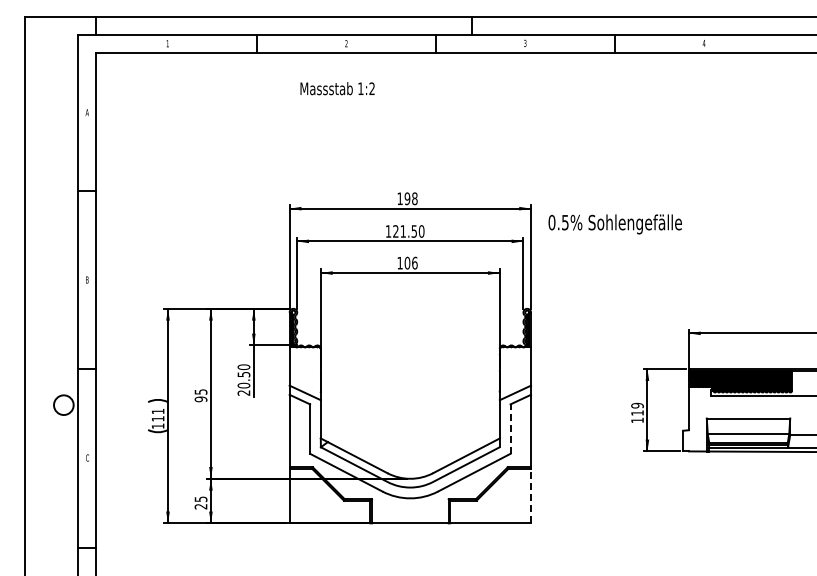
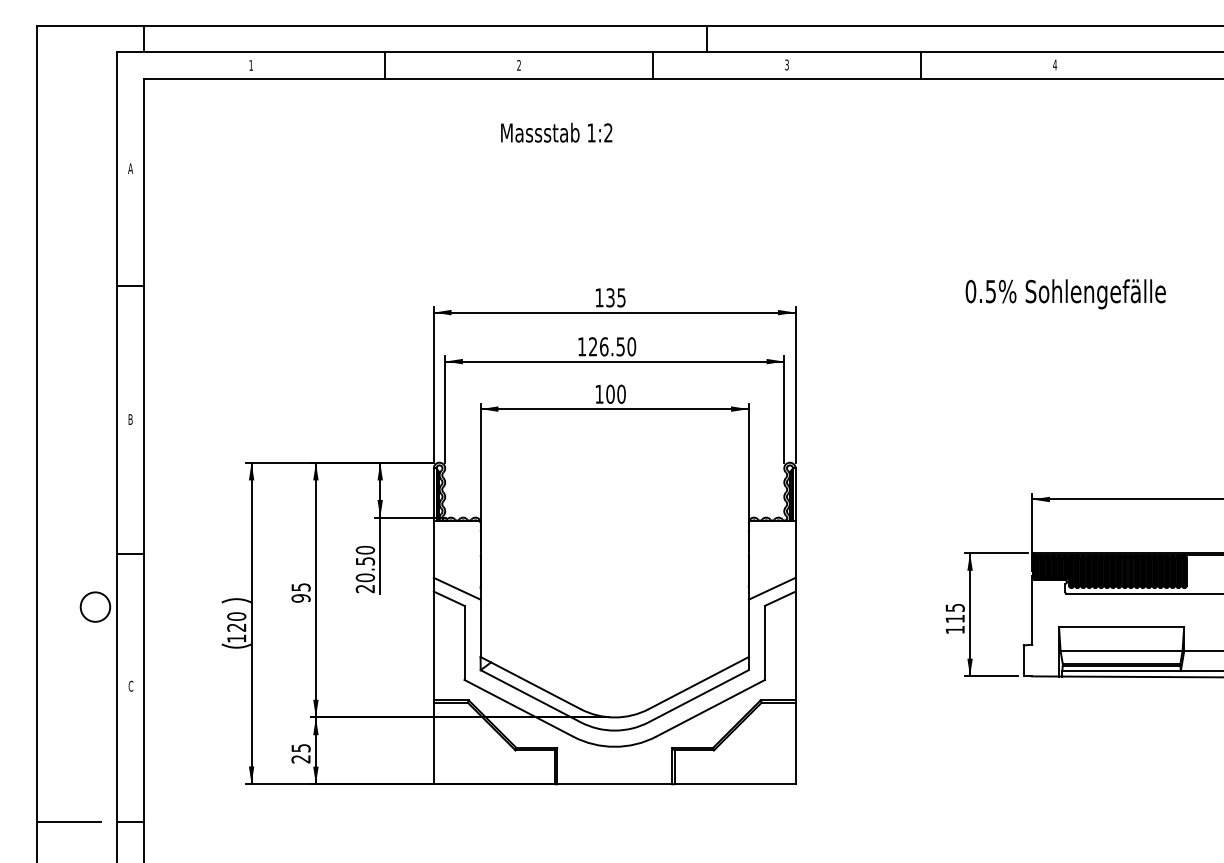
text: (337, 88) -> (556, 132), moved
text: (410, 198) -> (614, 297), 198 -> 135
text: (614, 224) -> (1064, 294), moved
text: (403, 231) -> (604, 346), 121.50 -> 126.50
text: (414, 262) -> (620, 393), 106 -> 100
text: (637, 405) -> (955, 607), 119 -> 115
text: (157, 414) -> (235, 621), 111 -> 120
line: (510, 429) -> (764, 643), dashed -> solid
line: (531, 495) -> (796, 742), dashed -> solid
line: (45, 548) -> (67, 821), added

